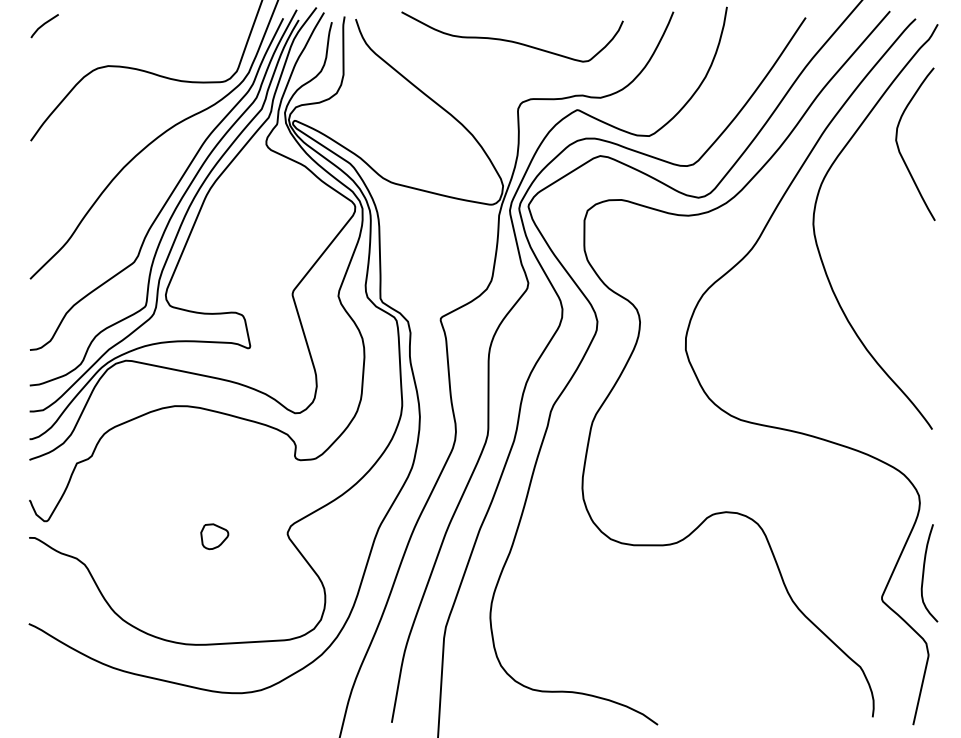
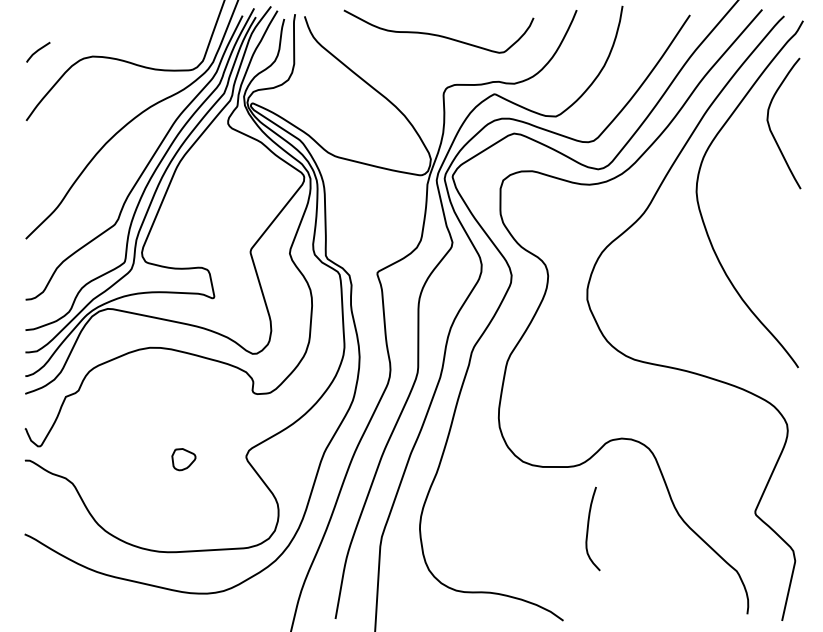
line: (44, 25) -> (38, 51), moved
curve: (924, 572) -> (588, 528), moved

